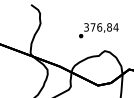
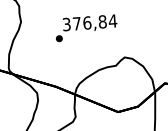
text: (98, 30) -> (85, 27), moved

